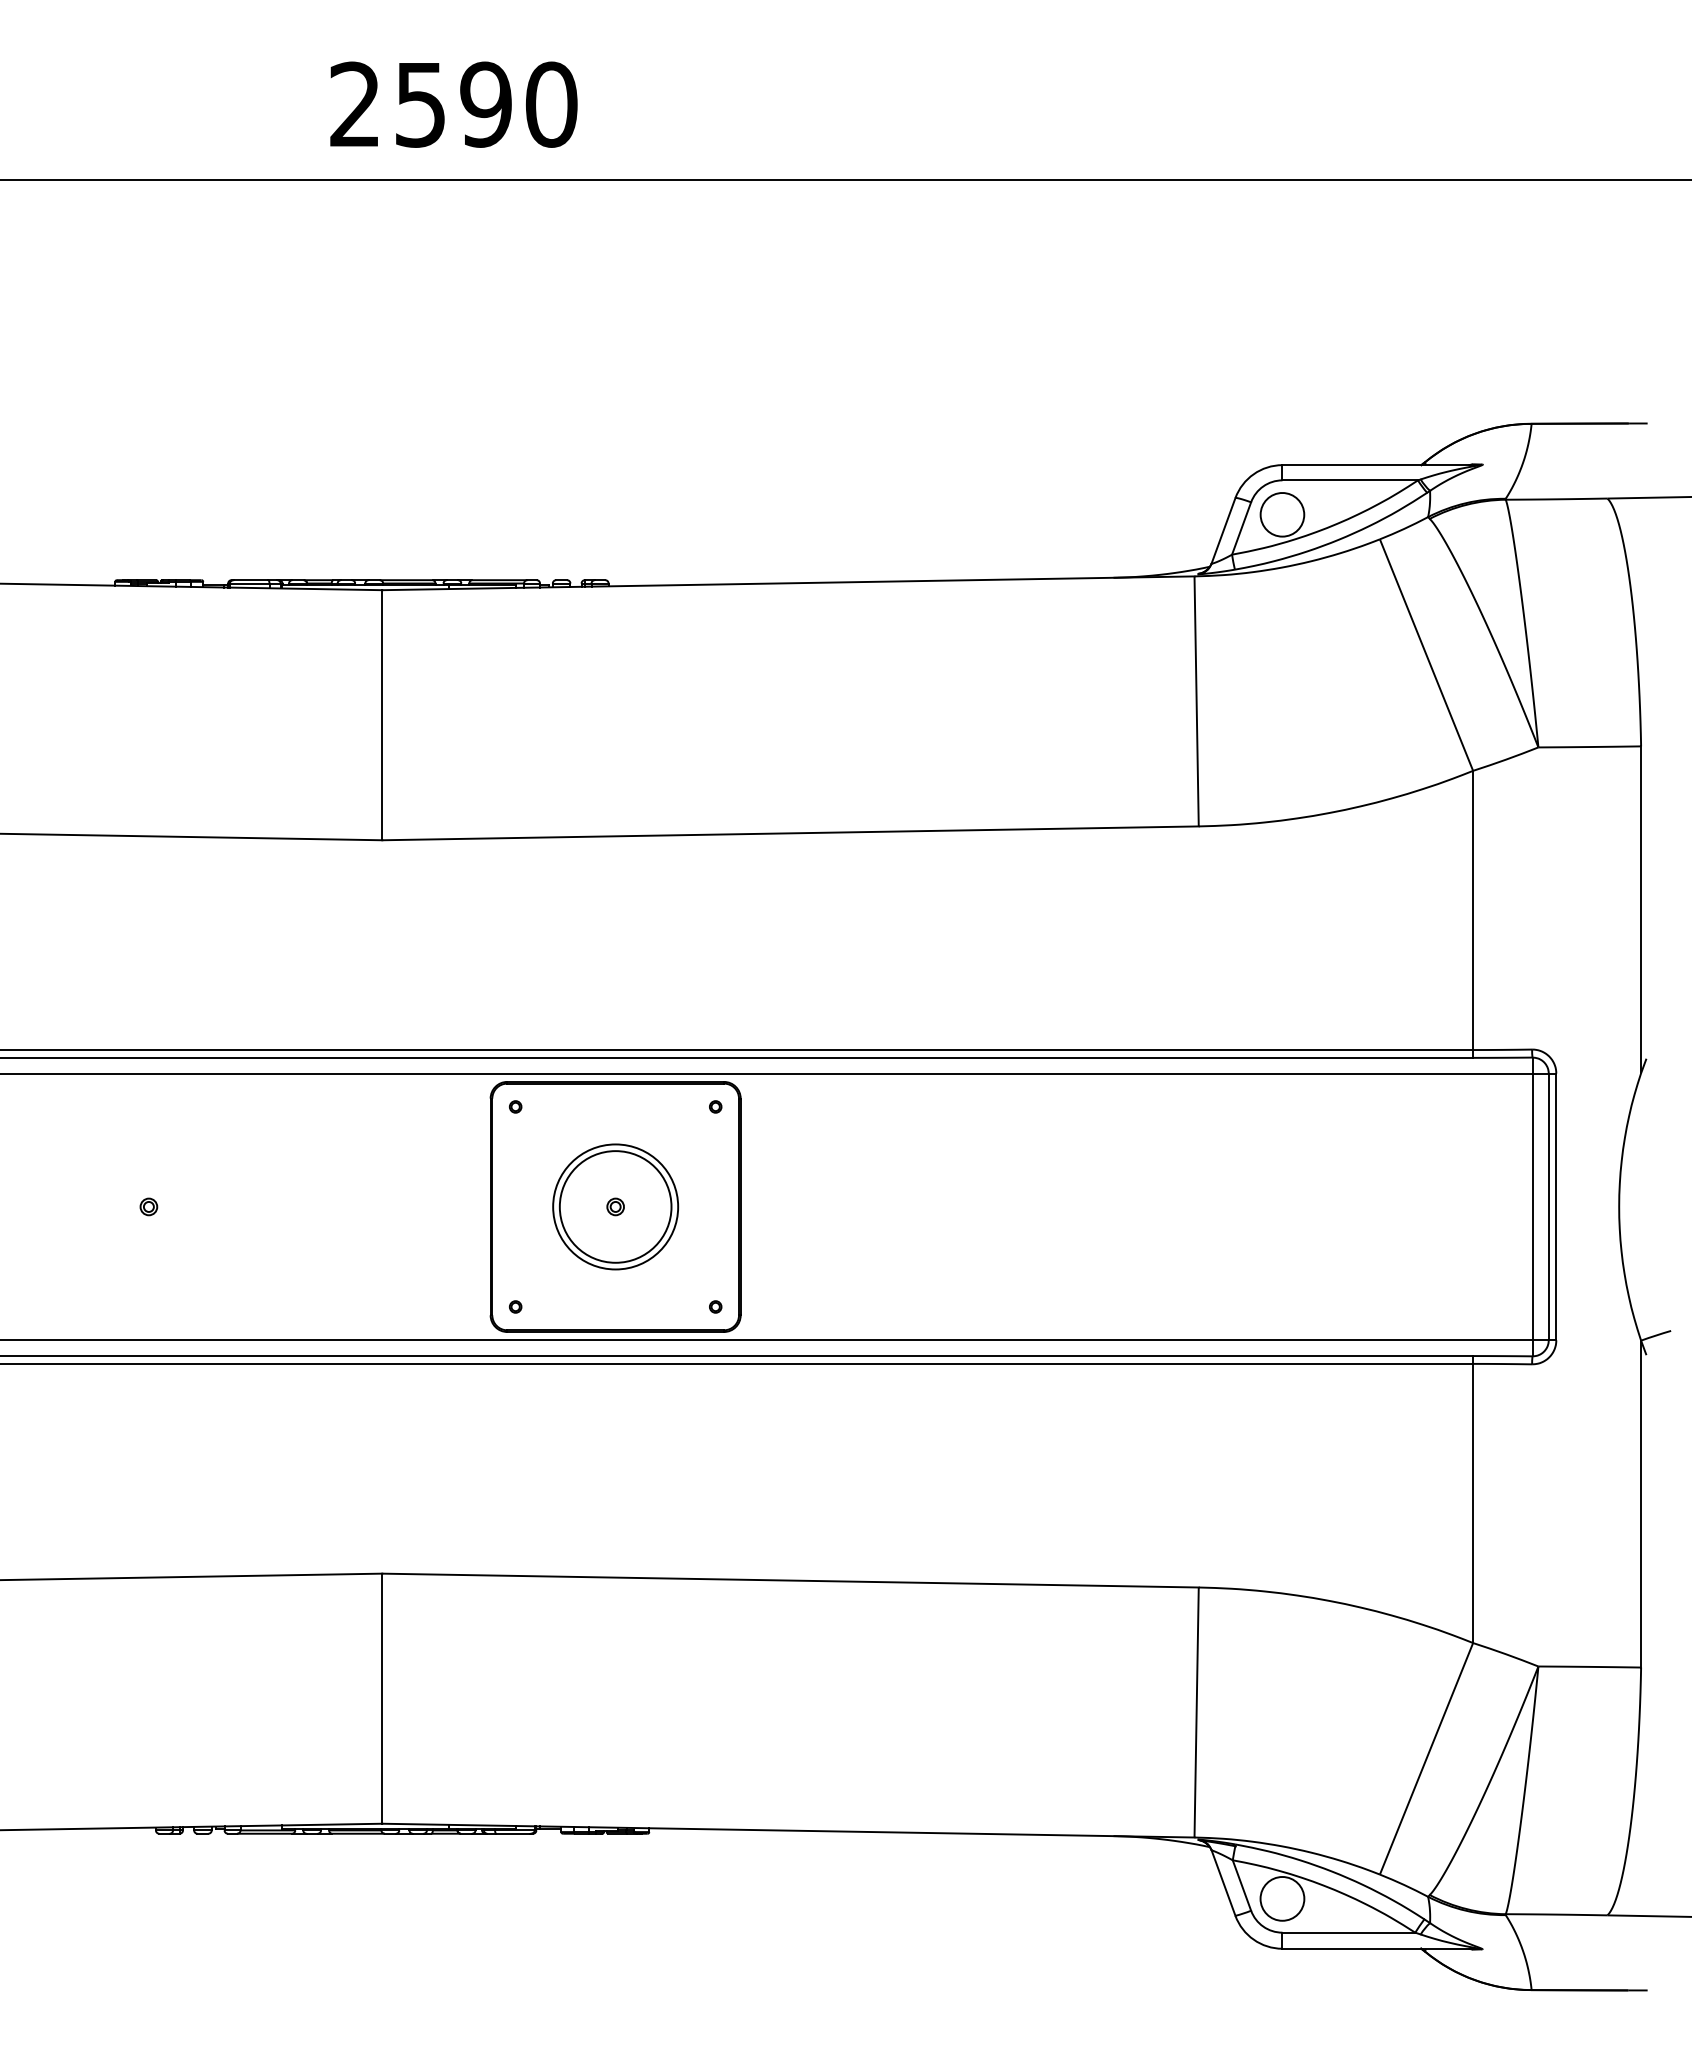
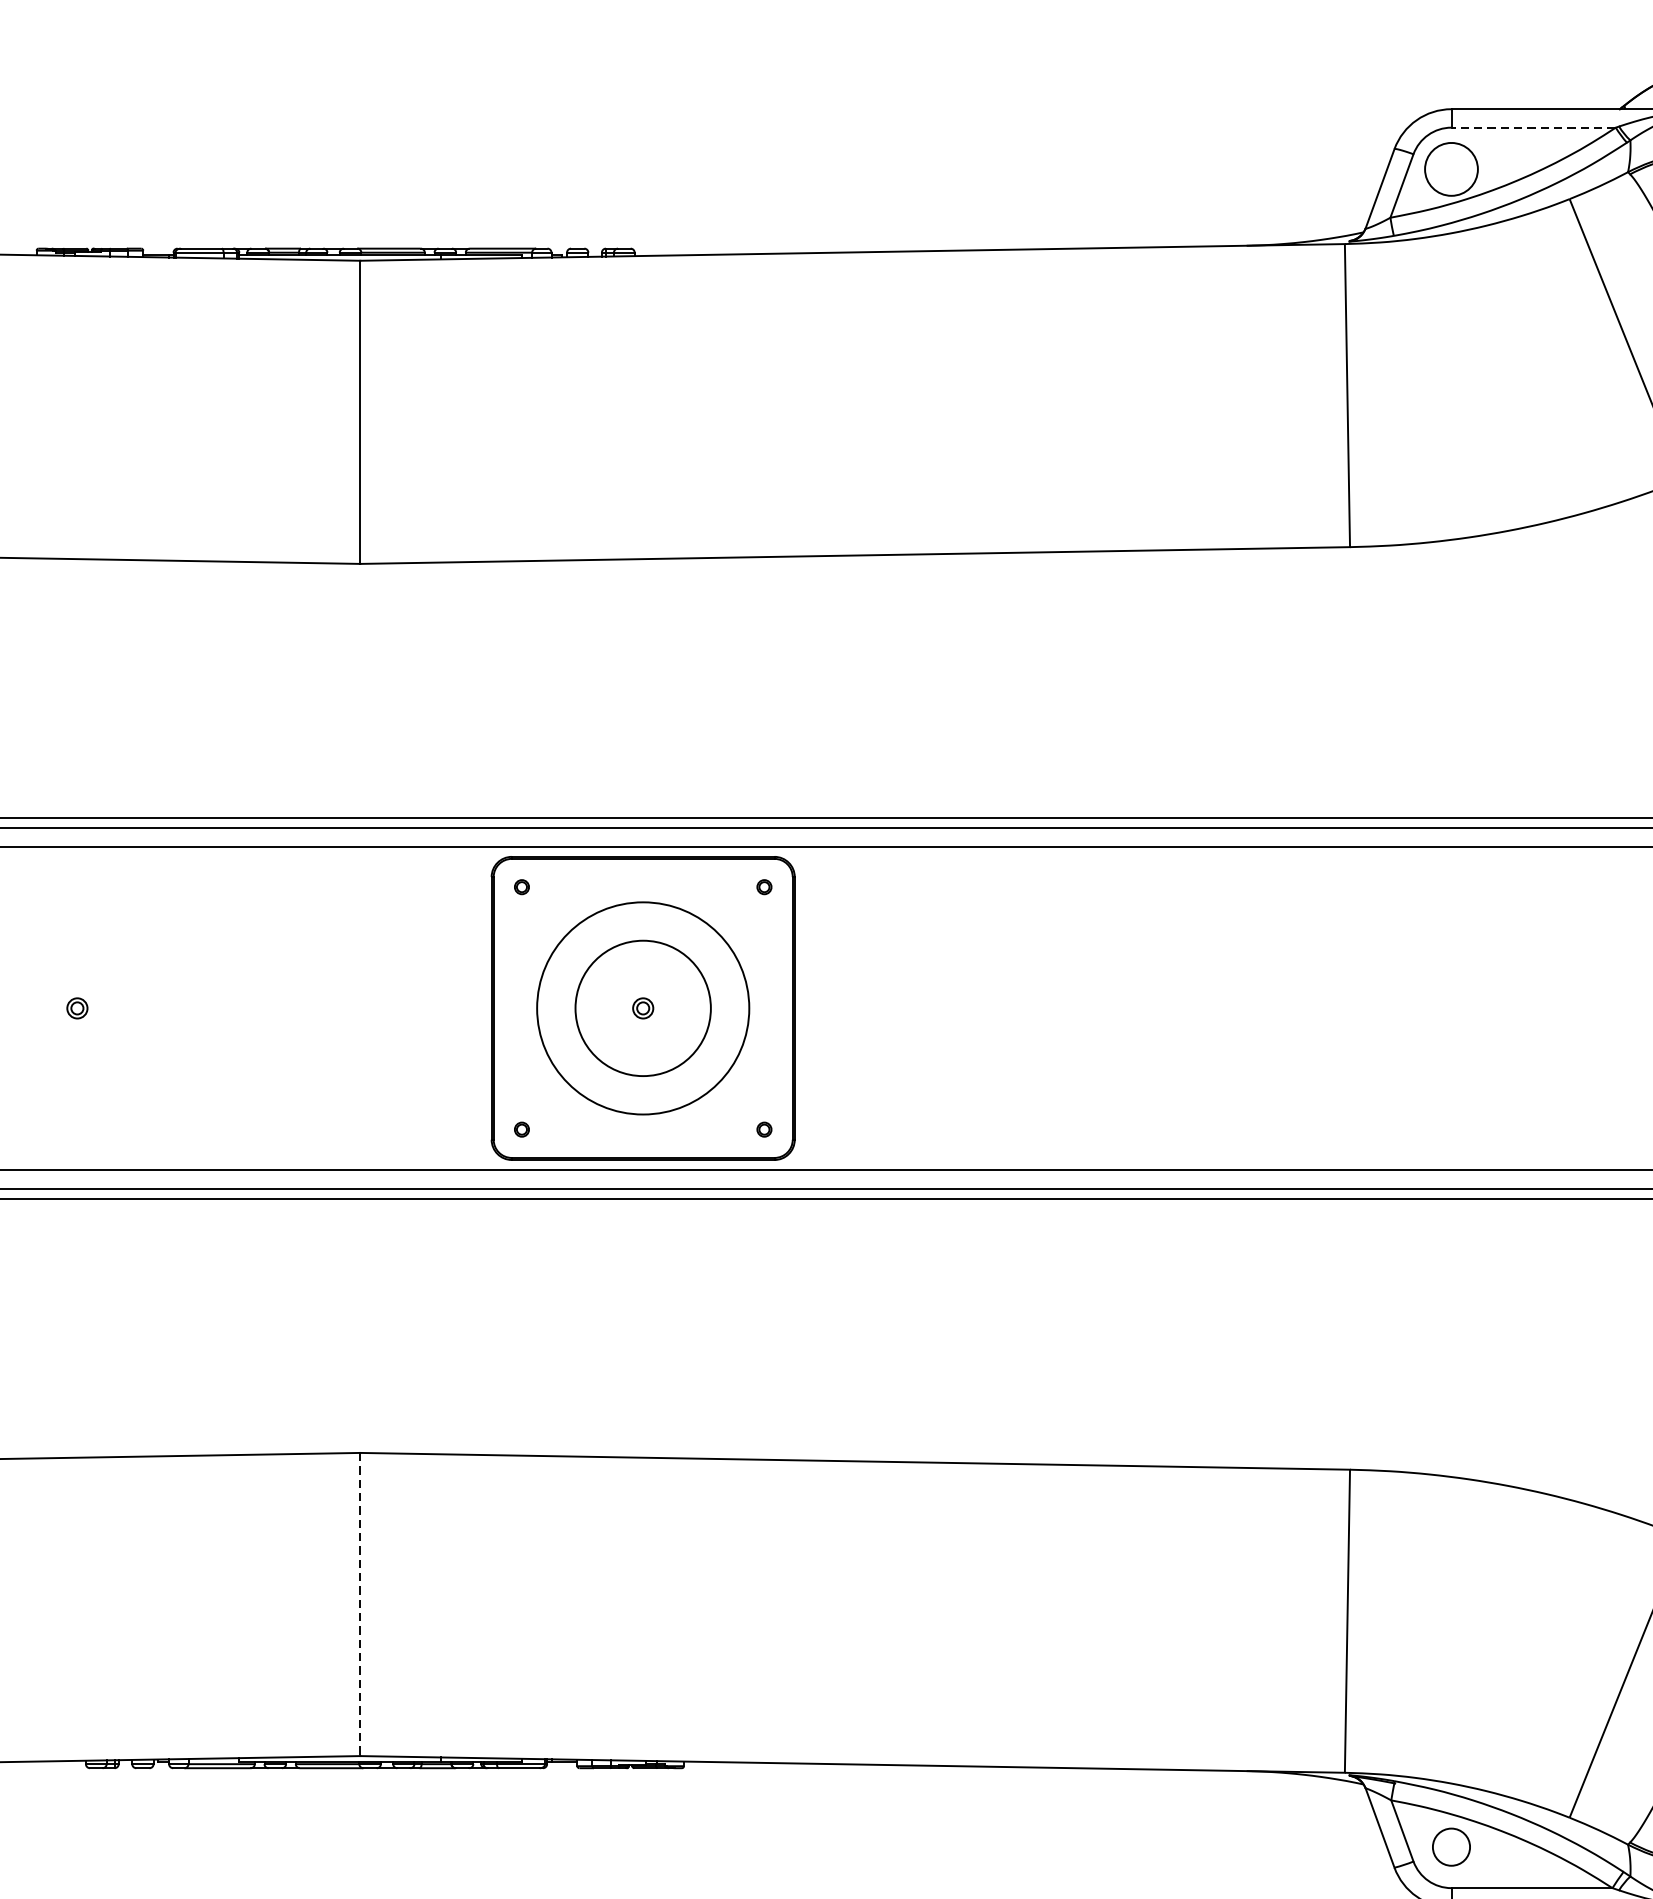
line: (1350, 480) -> (1533, 127), solid -> dashed
circle: (615, 1206) -> (643, 1007), size x1.4
line: (382, 1699) -> (360, 1605), solid -> dashed
circle: (1282, 1898) -> (1451, 1846), size x0.7

